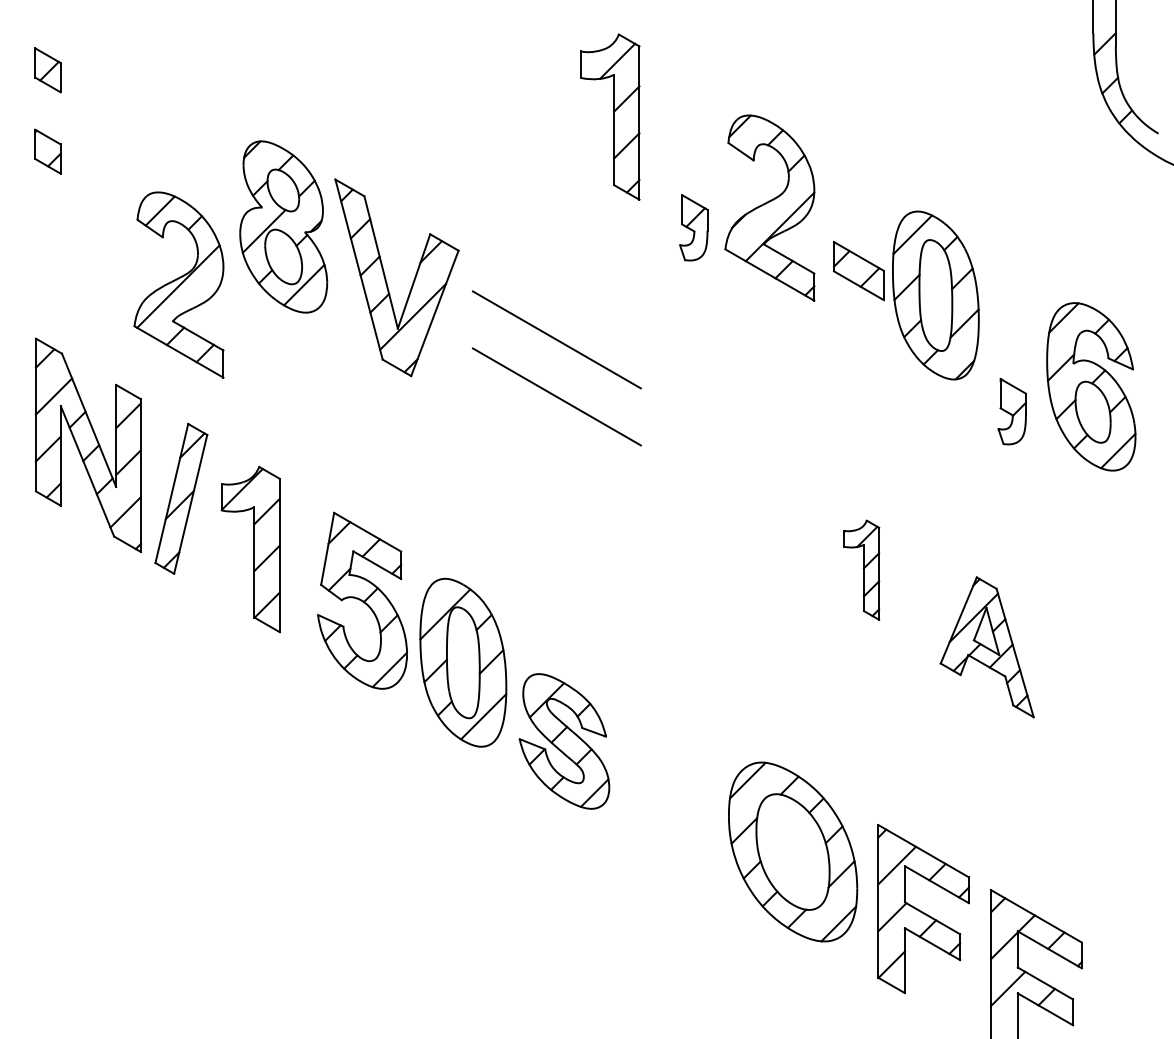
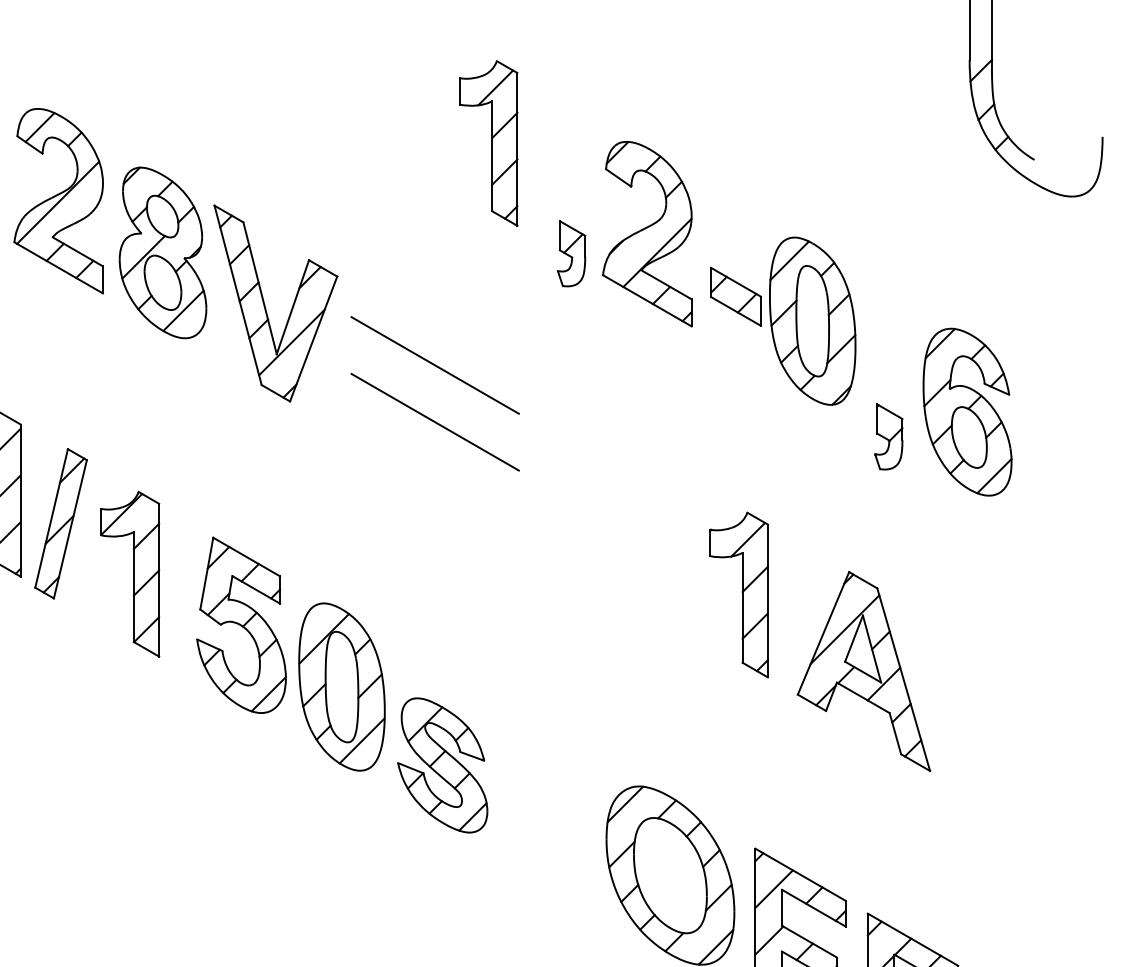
part: (178, 284) -> (58, 200), moved
part: (861, 569) -> (738, 594), size x1.67
part: (986, 647) -> (863, 671), size x1.43

